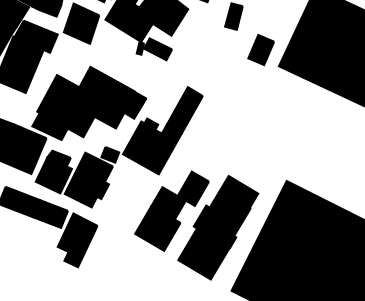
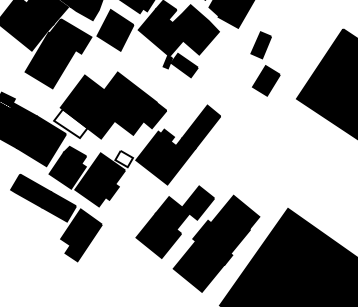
part: (261, 49) -> (266, 80), moved
fill: (49, 126) -> (70, 123), removed
fill: (110, 154) -> (124, 158), removed

